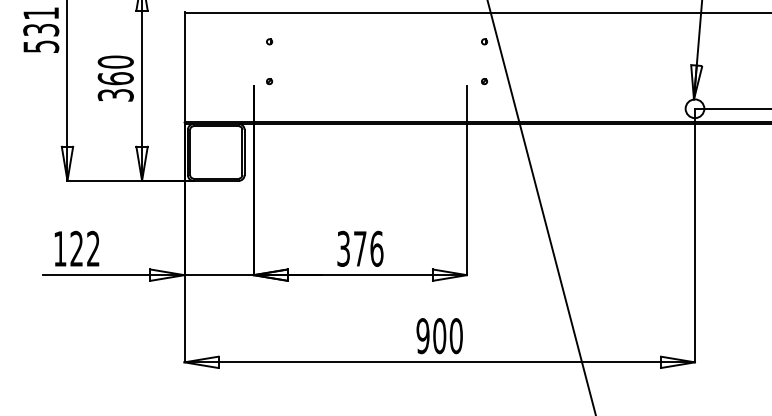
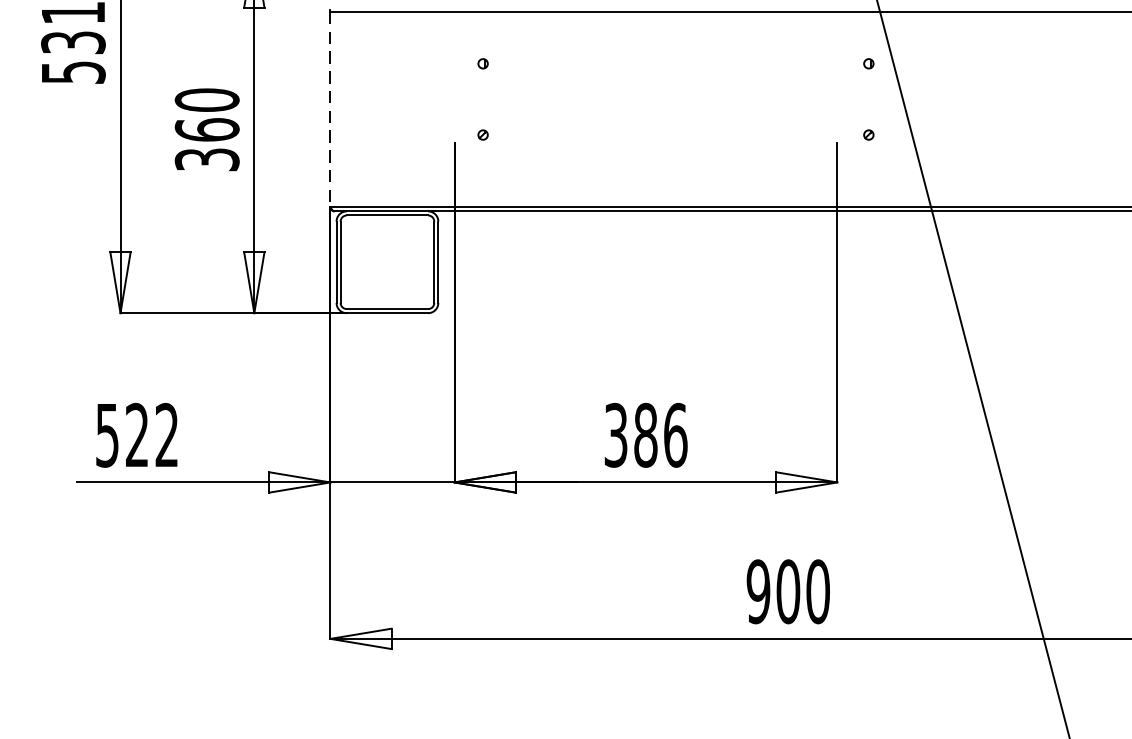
line: (184, 67) -> (330, 109), solid -> dashed
text: (60, 248) -> (107, 434), 122 -> 522
text: (359, 248) -> (644, 434), 376 -> 386

